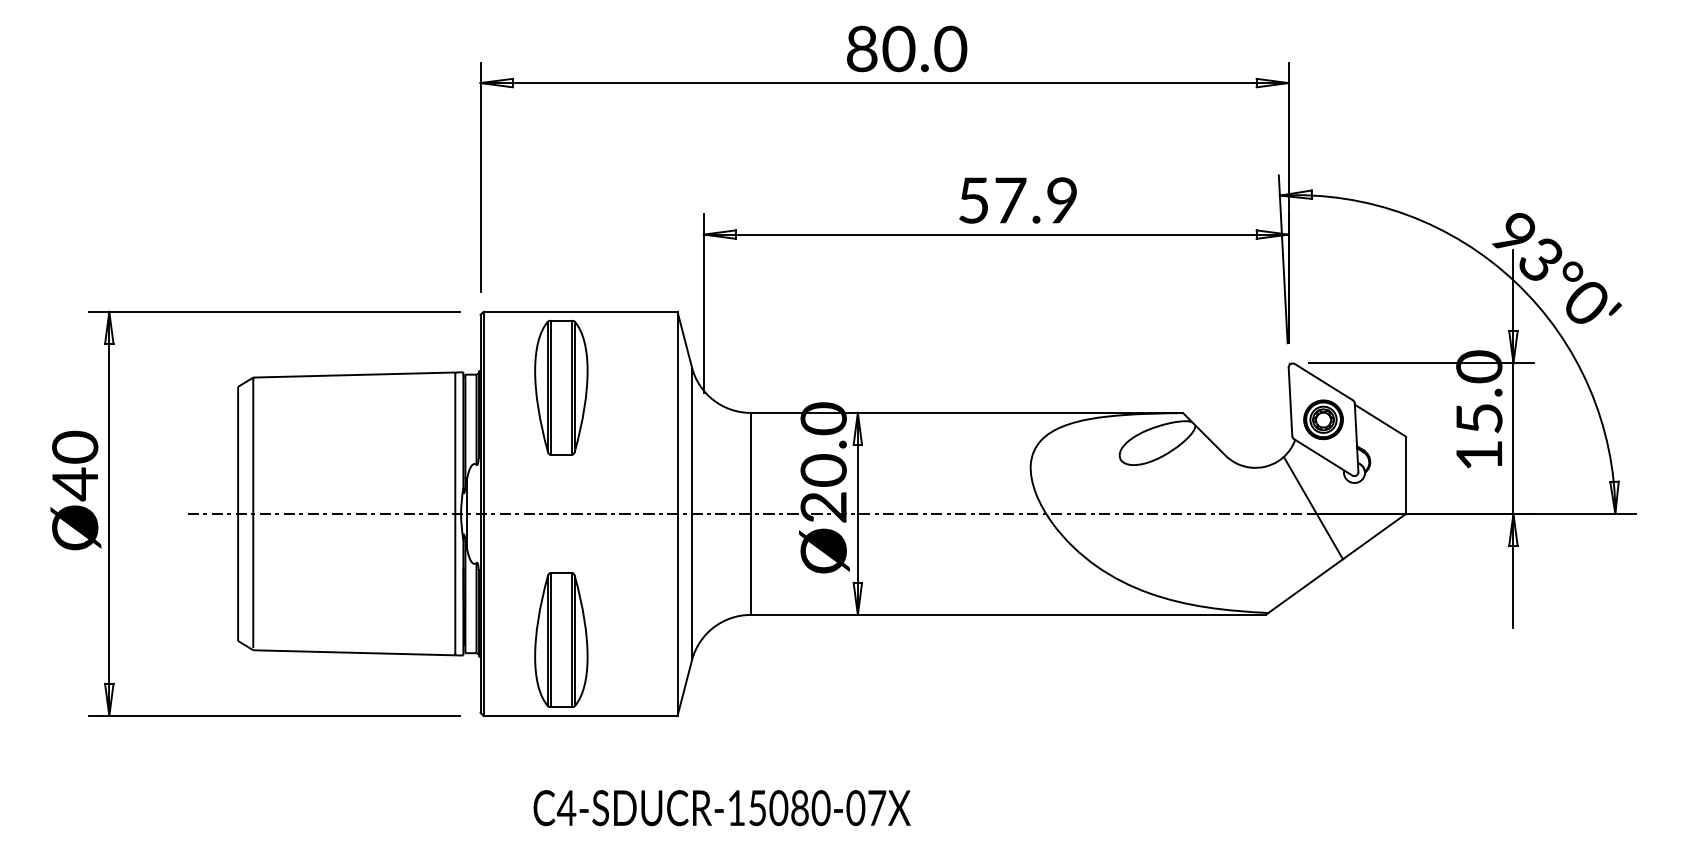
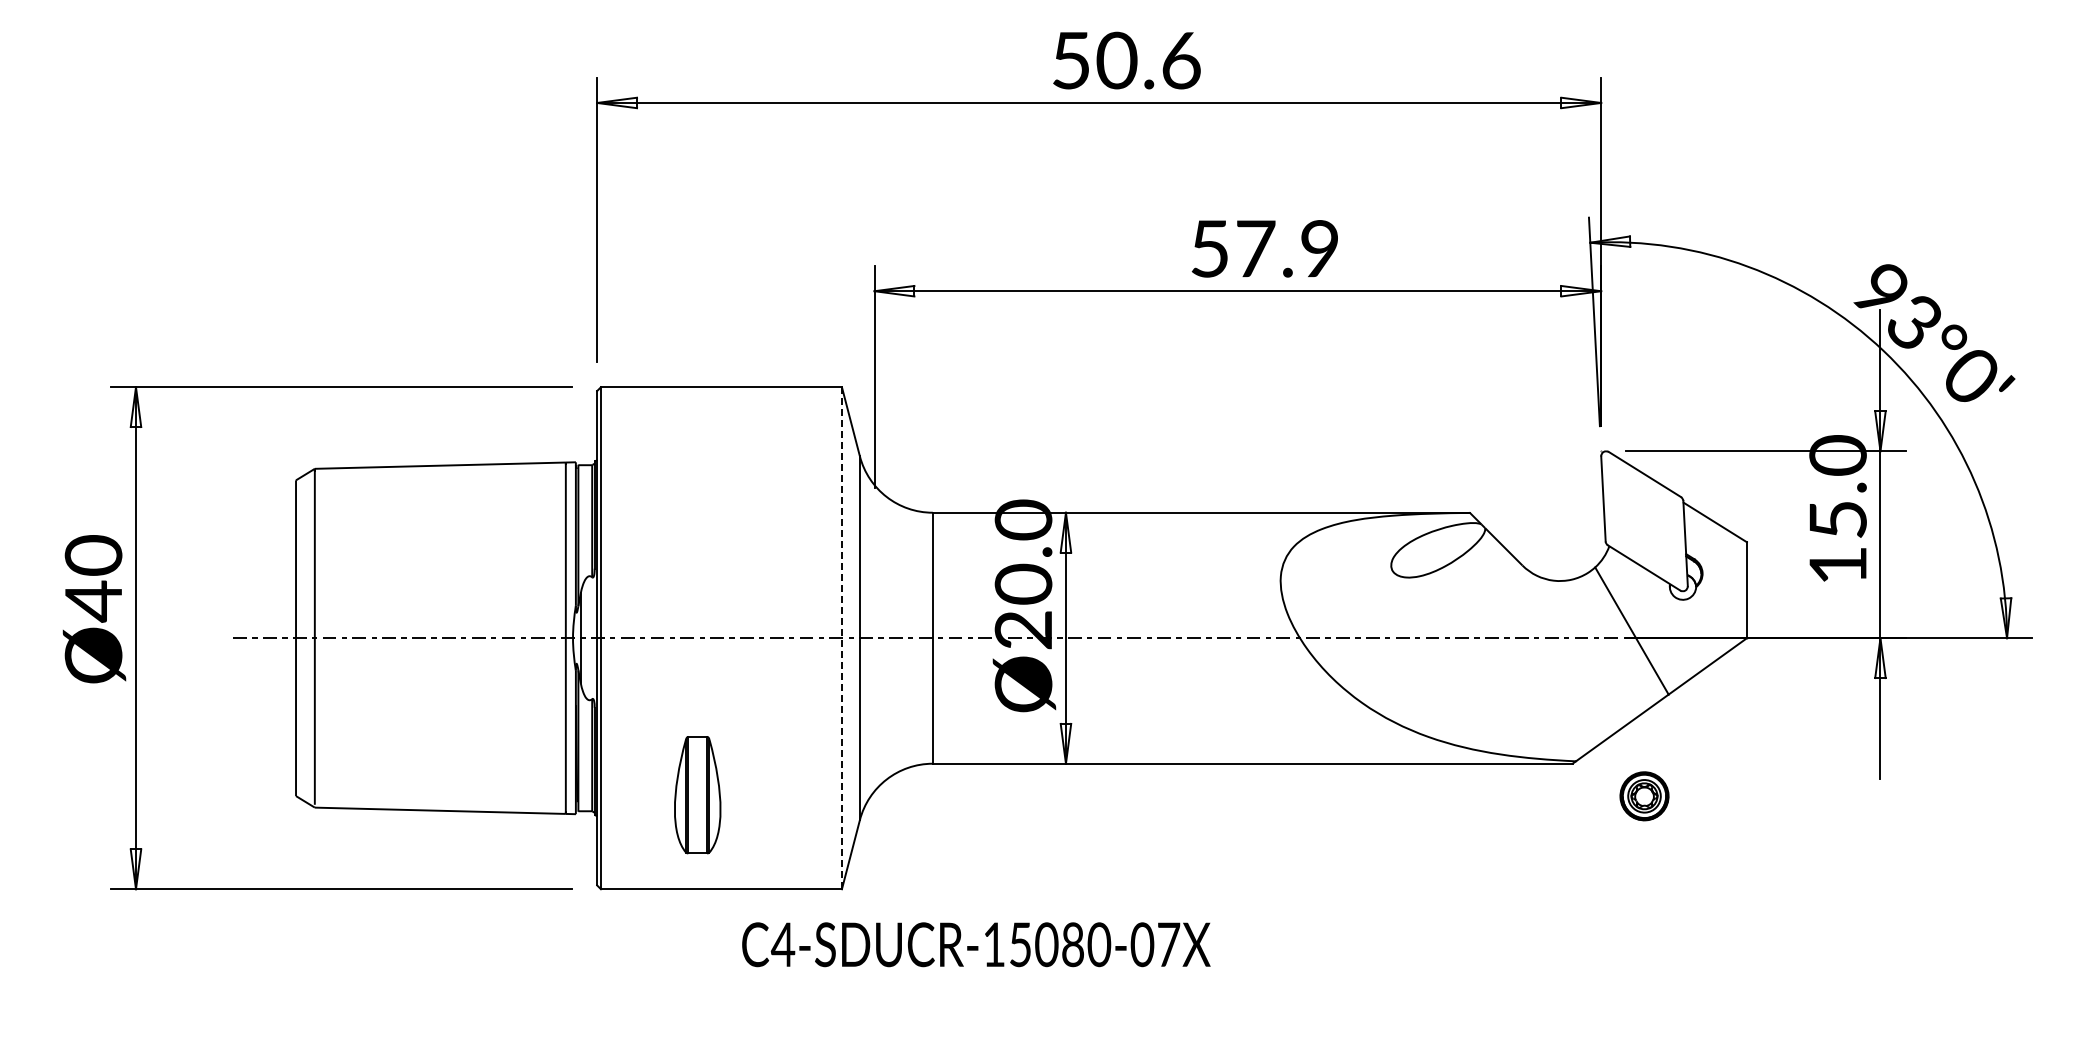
text: (906, 48) -> (1126, 60), 80.0 -> 50.6
part: (561, 387) -> (697, 481), removed
part: (1323, 419) -> (1644, 796), moved
line: (677, 513) -> (841, 637), solid -> dashed
part: (561, 640) -> (697, 795), size x0.7
text: (722, 807) -> (976, 944), moved

